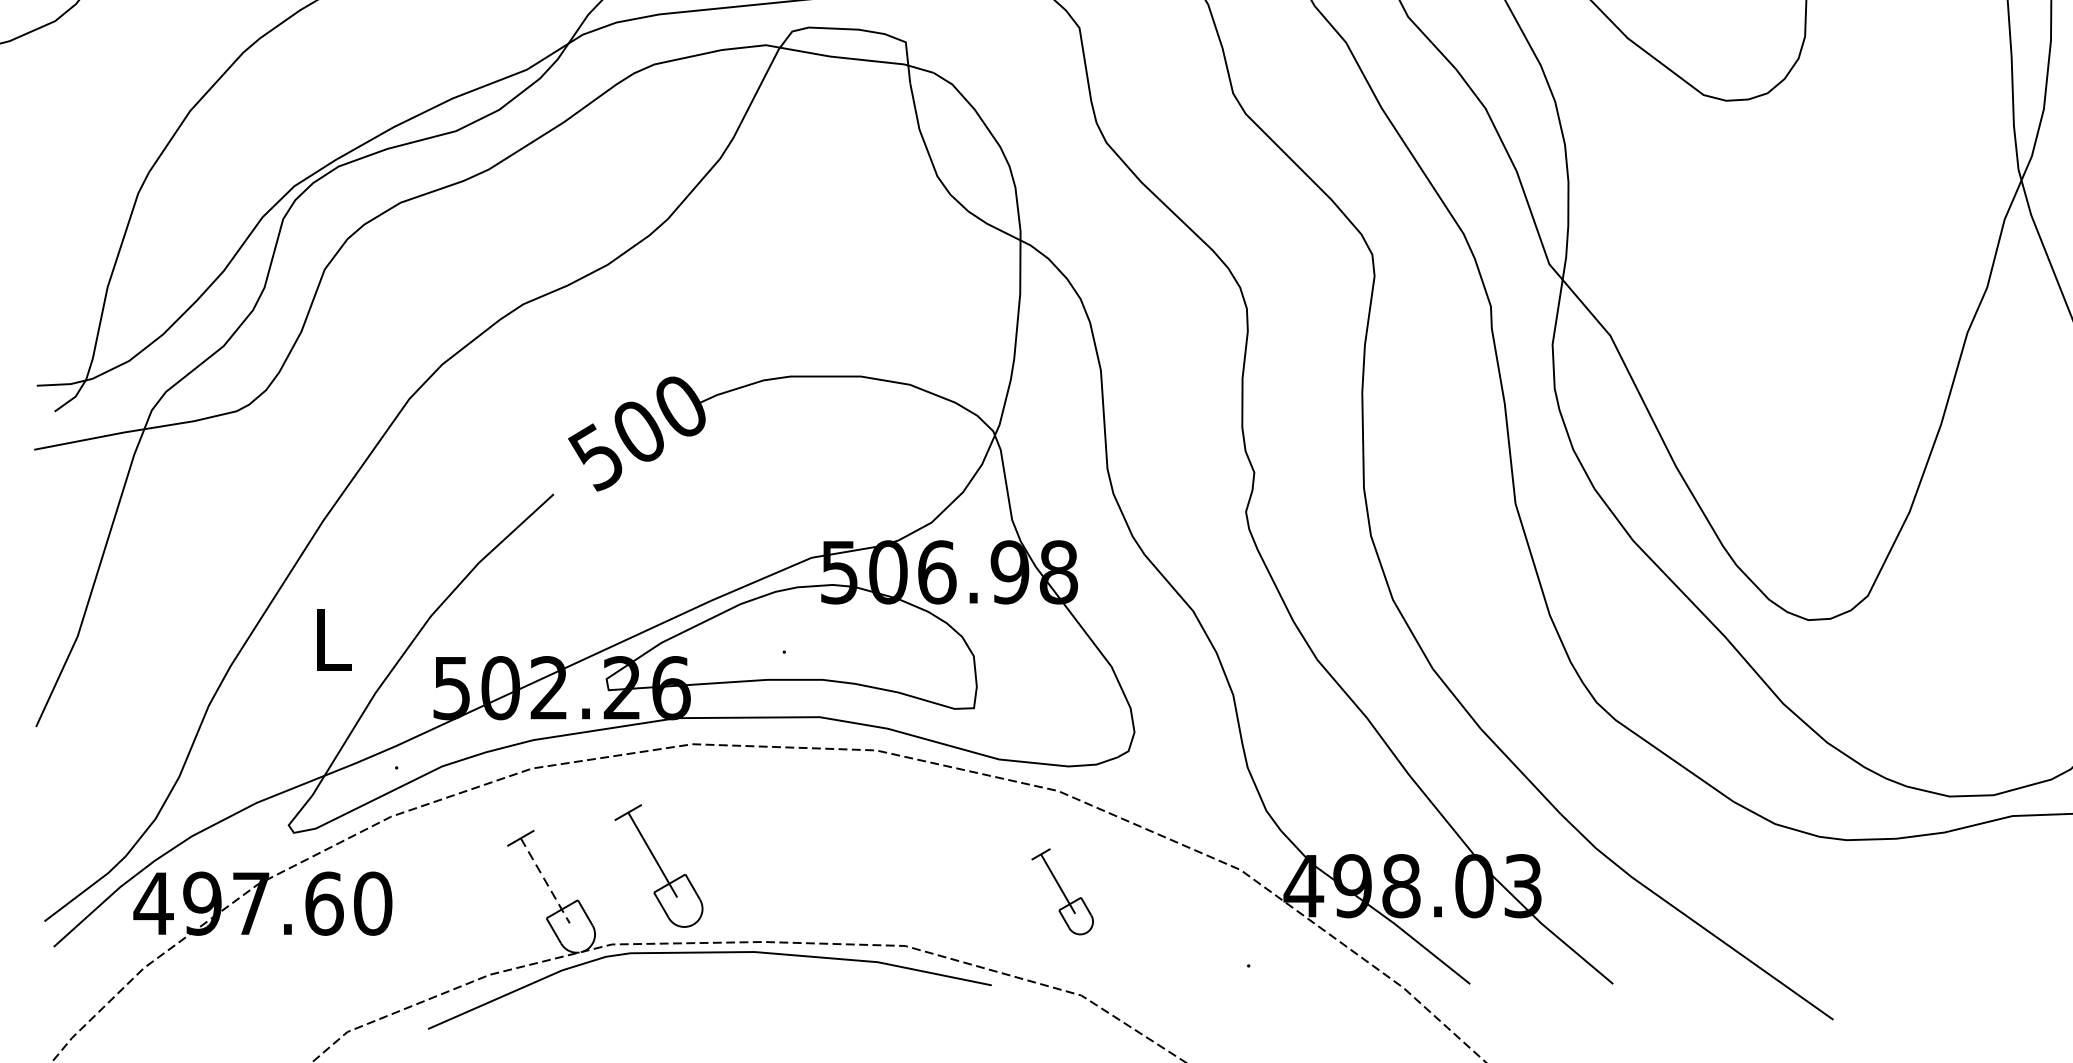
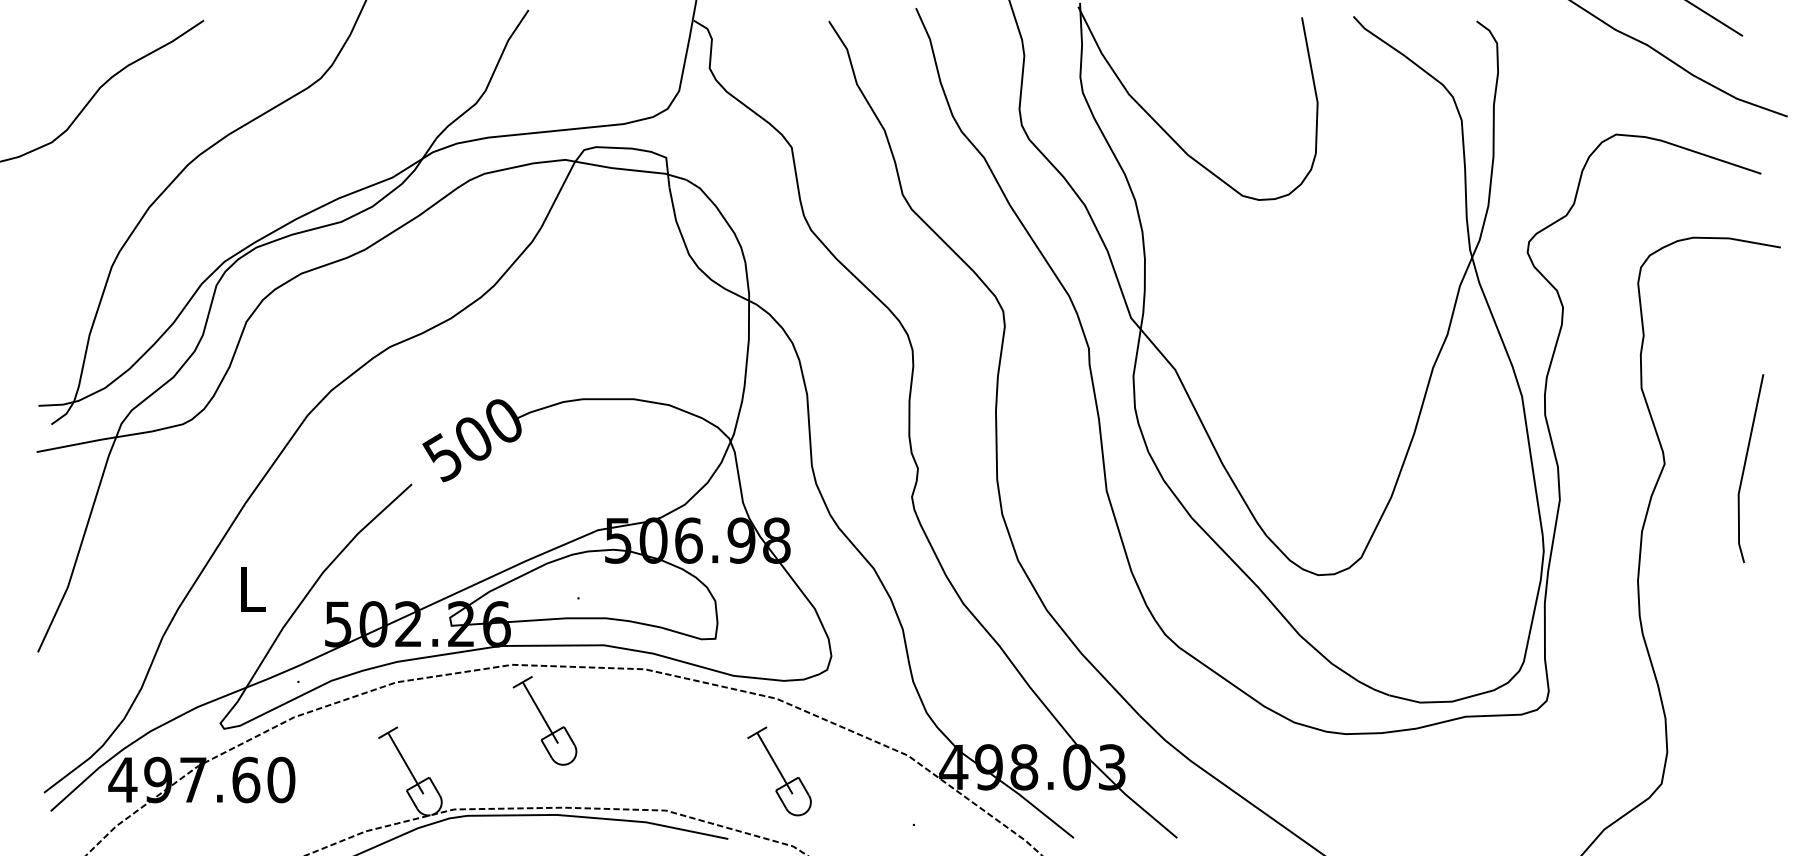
part: (658, 865) -> (544, 720), moved
line: (546, 880) -> (406, 763), dashed -> solid
part: (1062, 891) -> (779, 771), size x1.43

